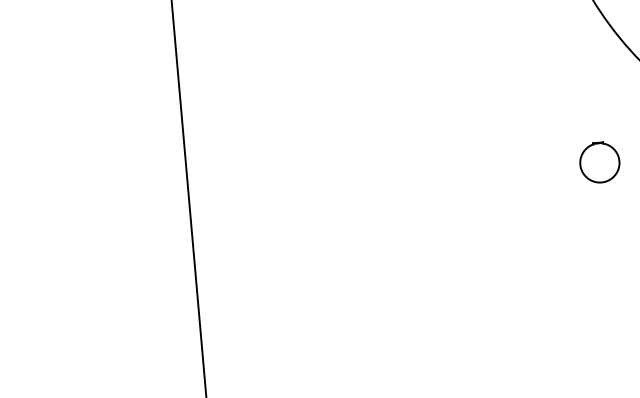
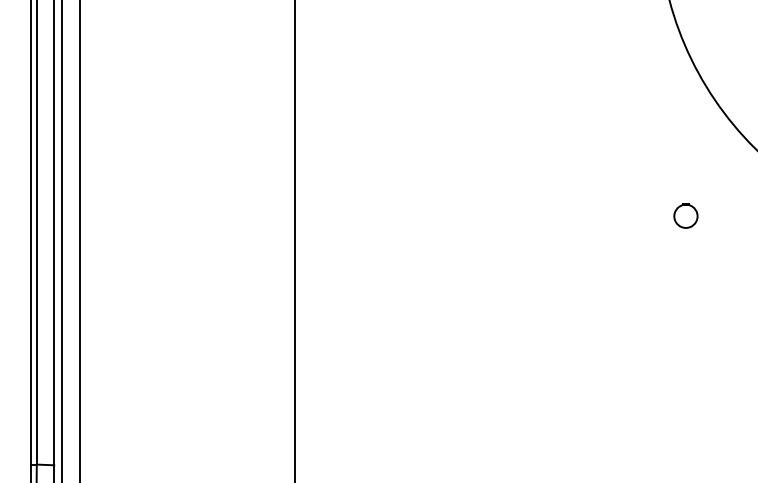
part: (599, 161) -> (685, 215), size x0.62

